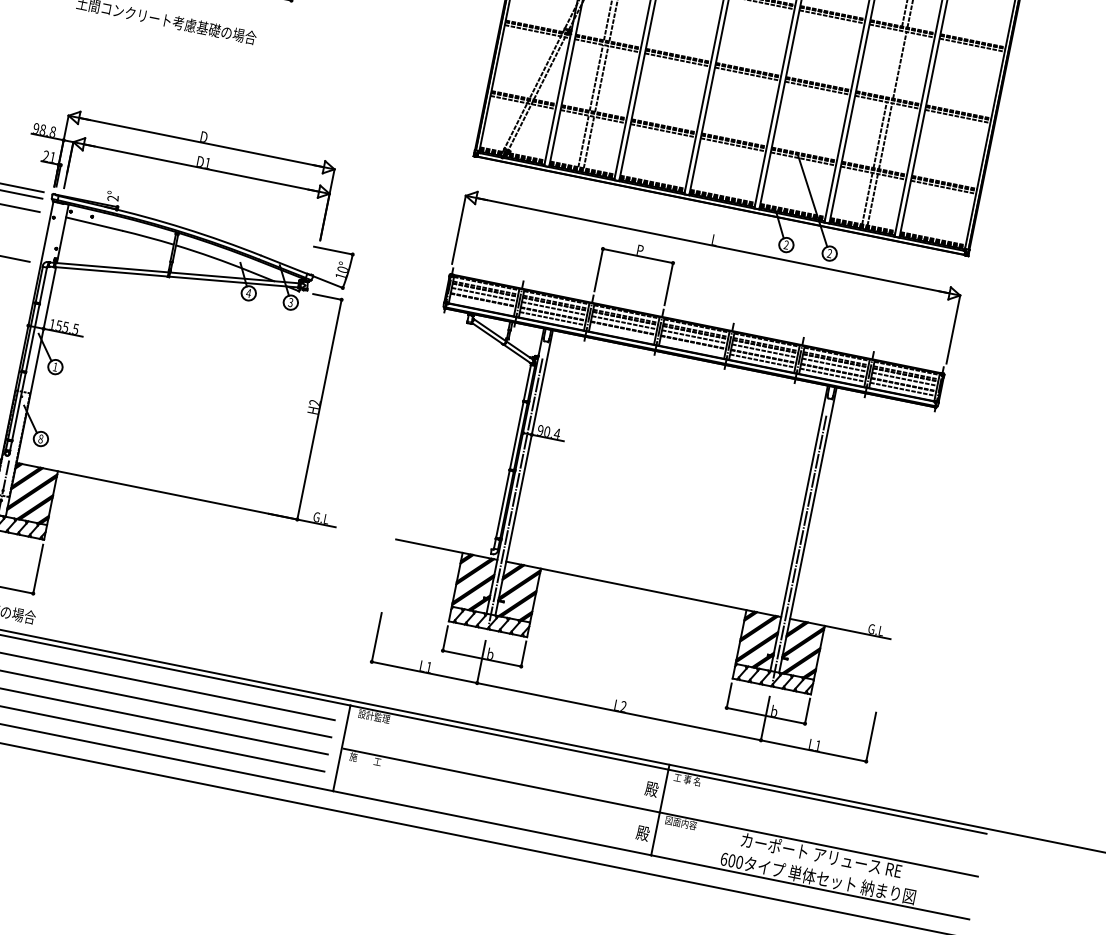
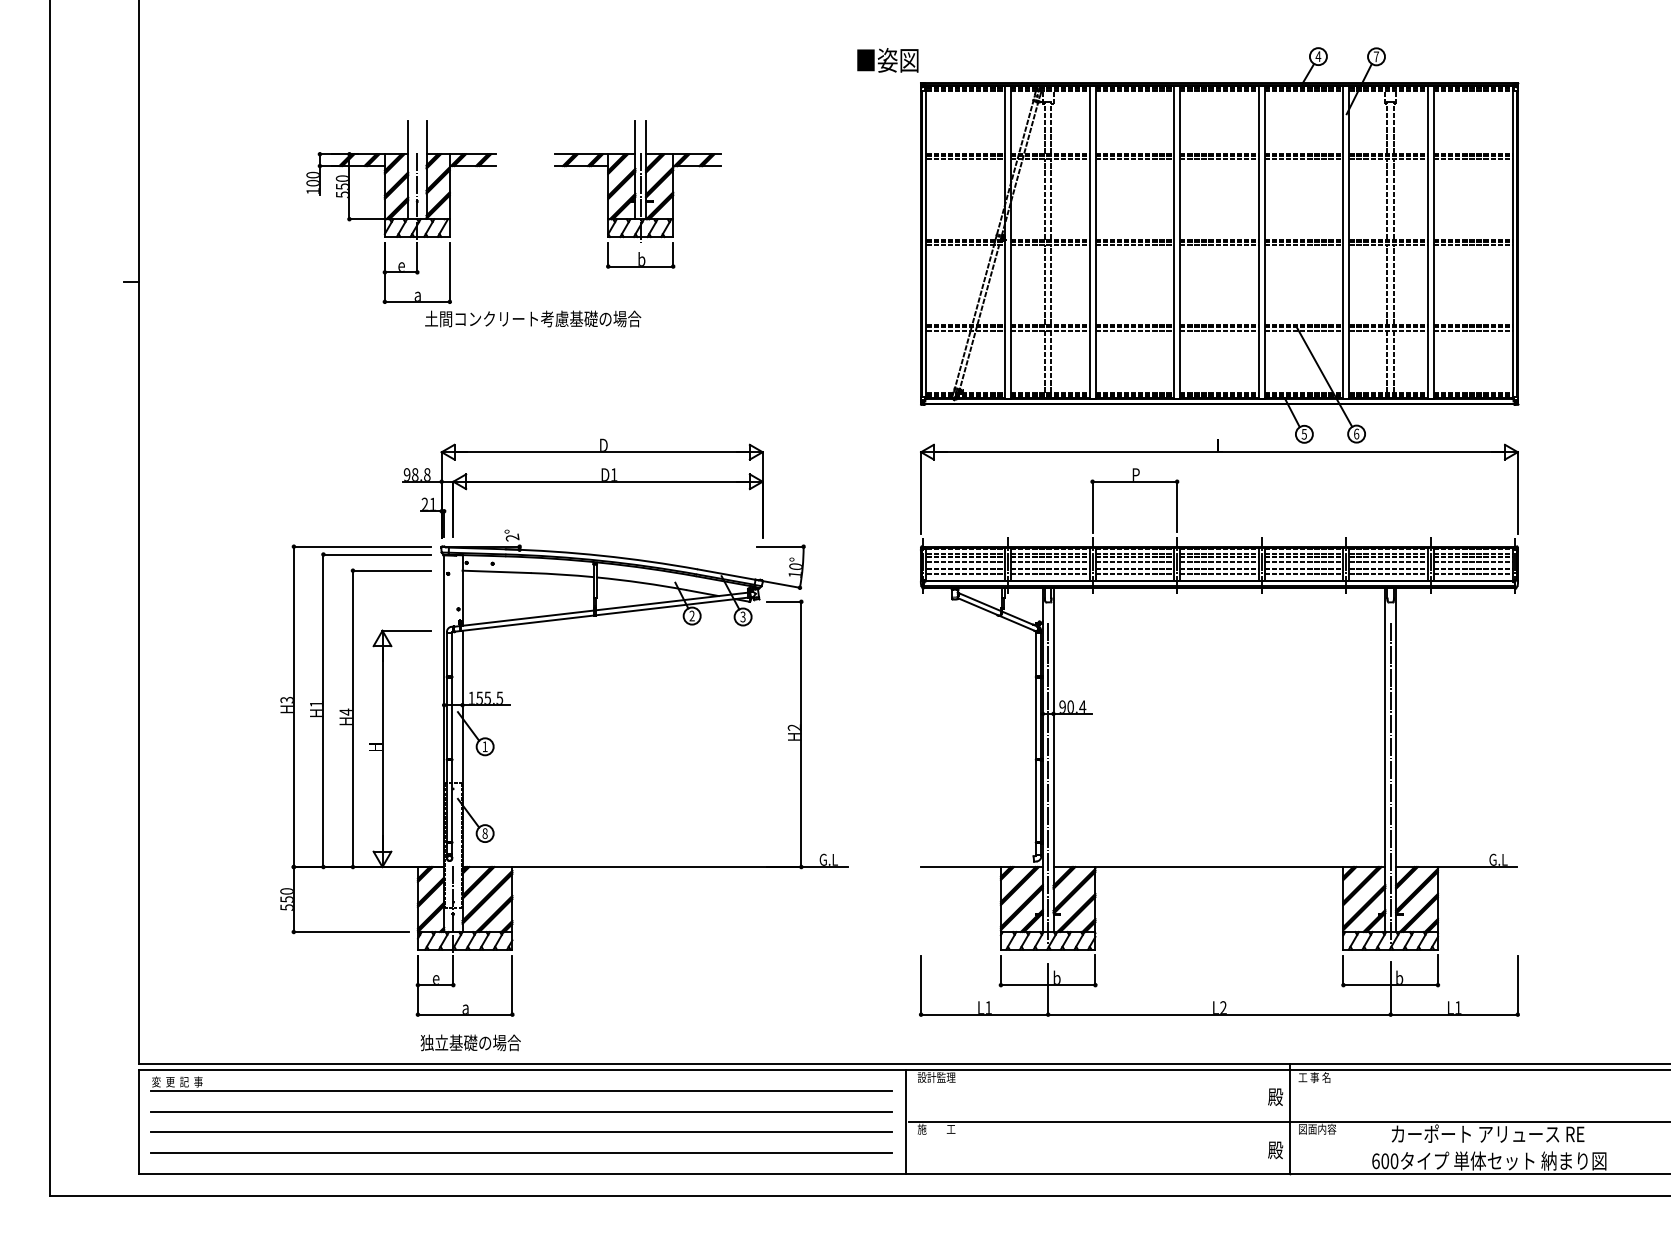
line: (894, 64) -> (1387, 199), added
text: (785, 244) -> (1303, 433), 2 -> 5
text: (829, 253) -> (1356, 433), 2 -> 6
text: (248, 292) -> (691, 615), 4 -> 2
line: (482, 304) -> (965, 574), added
line: (622, 332) -> (1134, 574), added
line: (692, 347) -> (1219, 574), added

